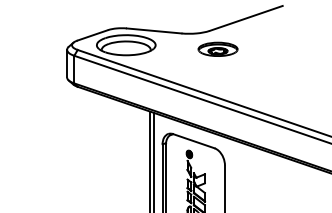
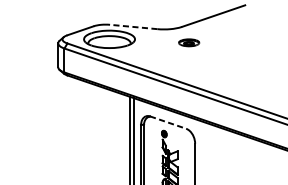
line: (153, 30) -> (133, 26), solid -> dashed
part: (217, 48) -> (188, 42), size x0.6
line: (193, 141) -> (167, 122), solid -> dashed

